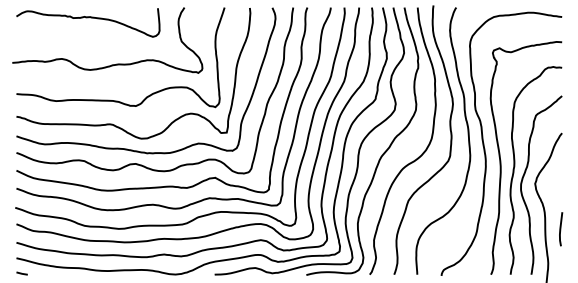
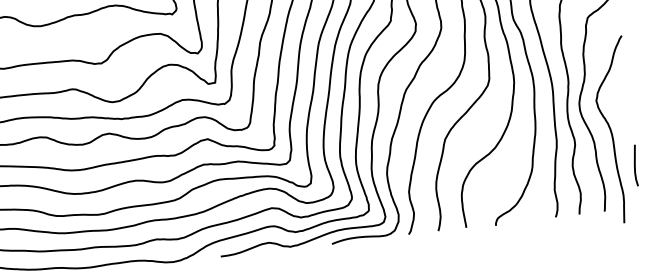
line: (561, 229) -> (636, 165), moved

